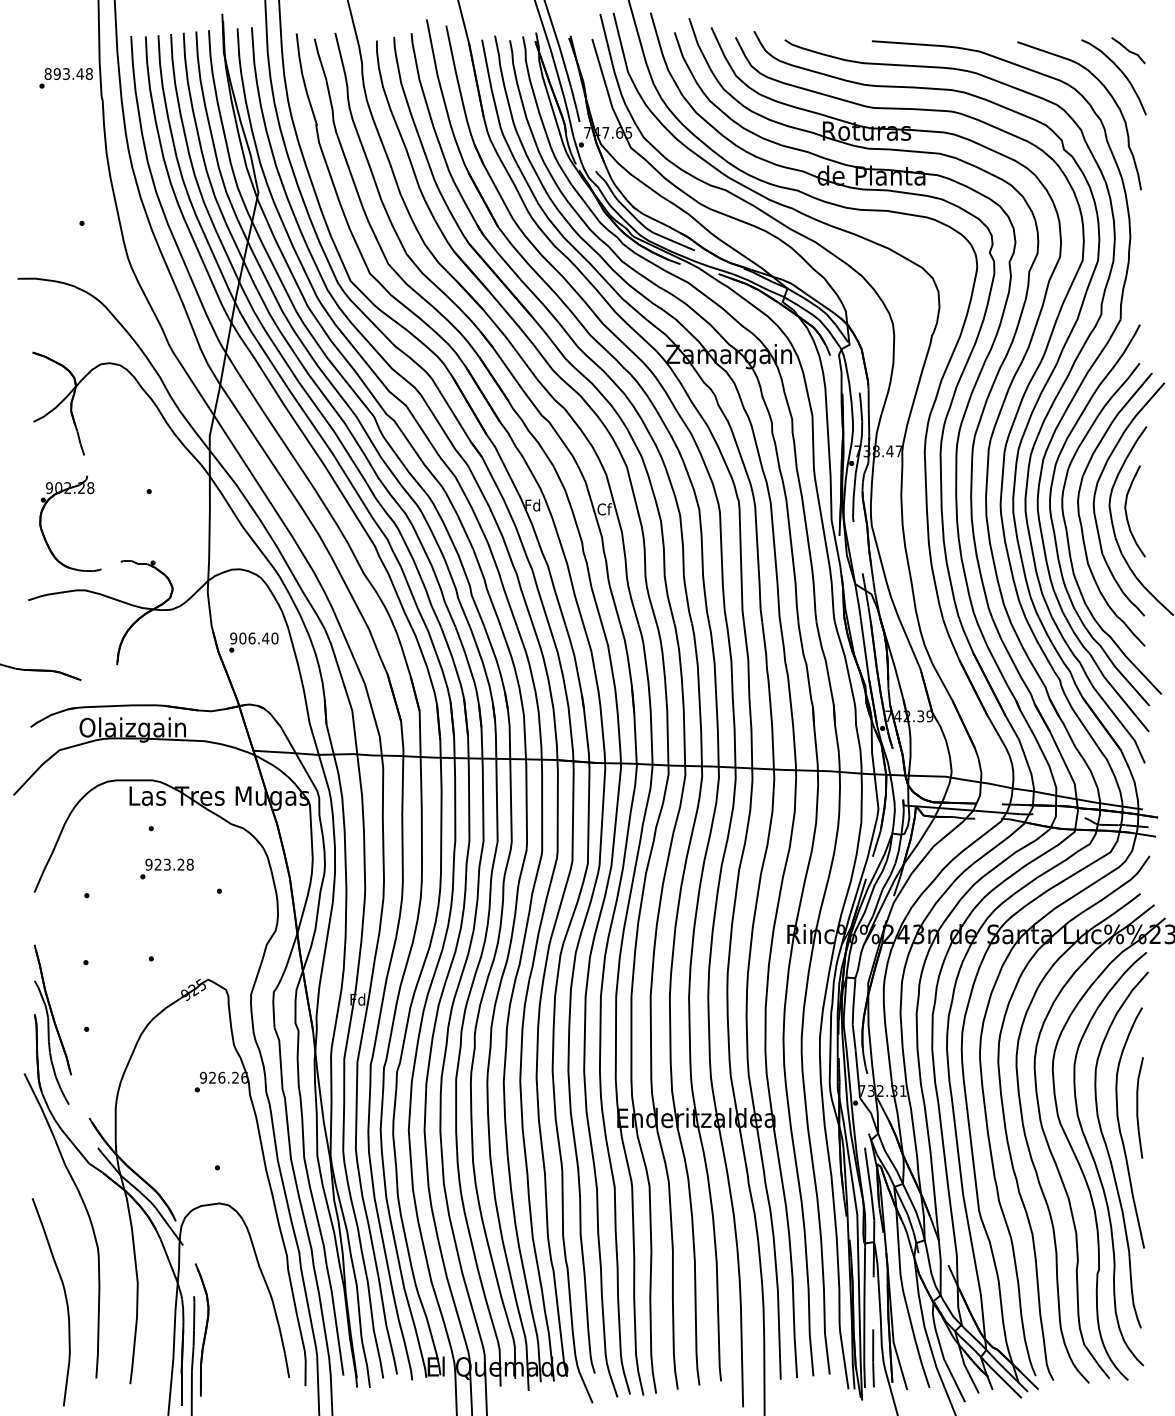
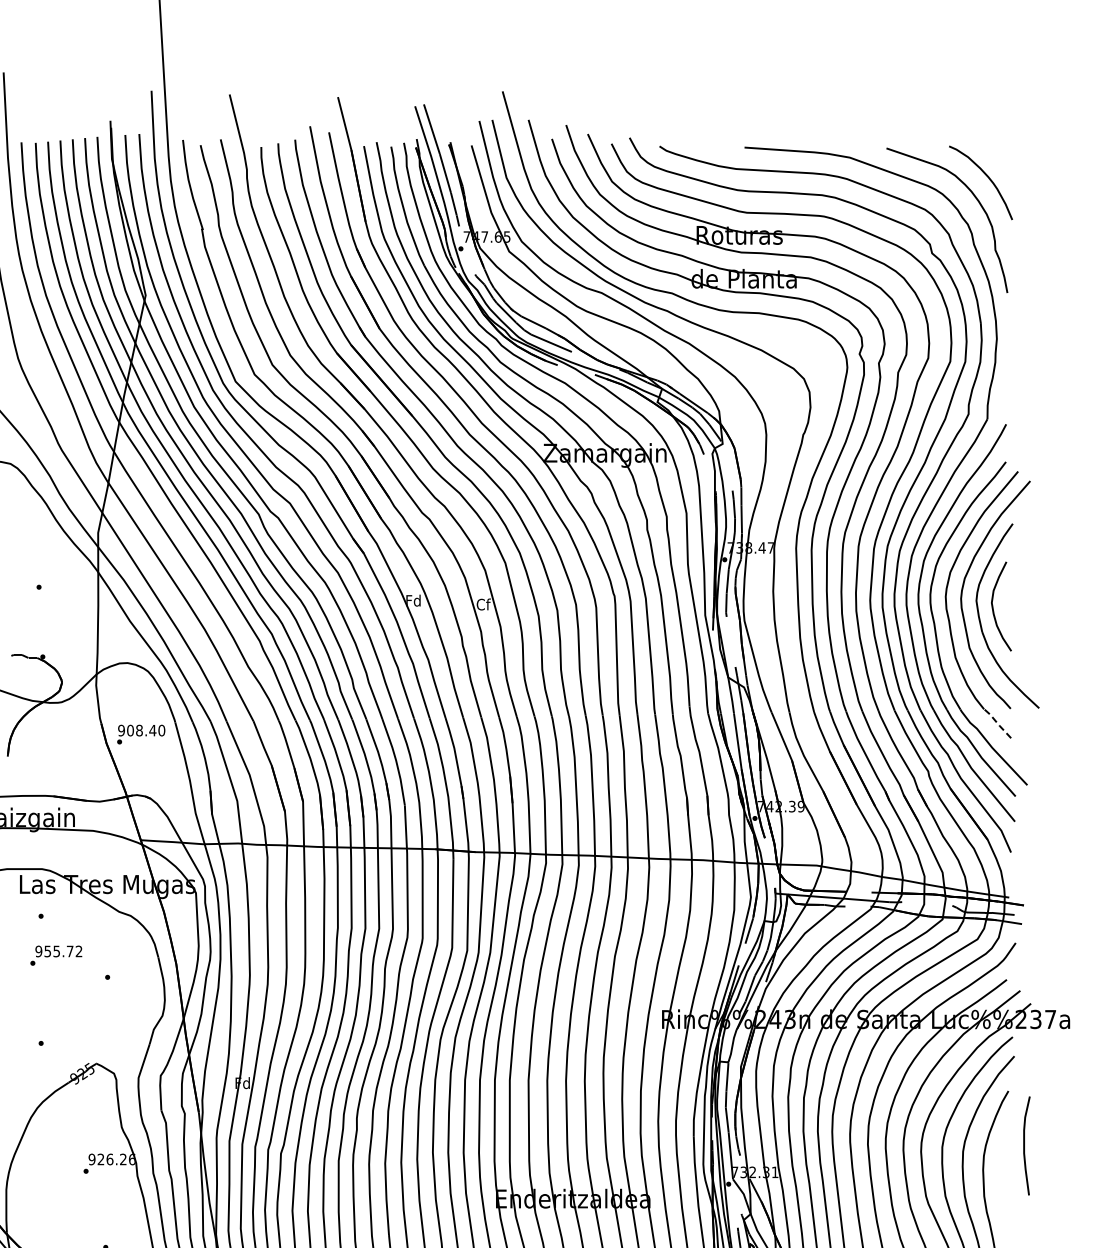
line: (1128, 50) -> (995, 156), removed
line: (1131, 631) -> (997, 723), solid -> dashed
text: (251, 638) -> (138, 730), 906.40 -> 908.40
text: (173, 864) -> (62, 951), 923.28 -> 955.72
curve: (1138, 1107) -> (1025, 1145), moved

